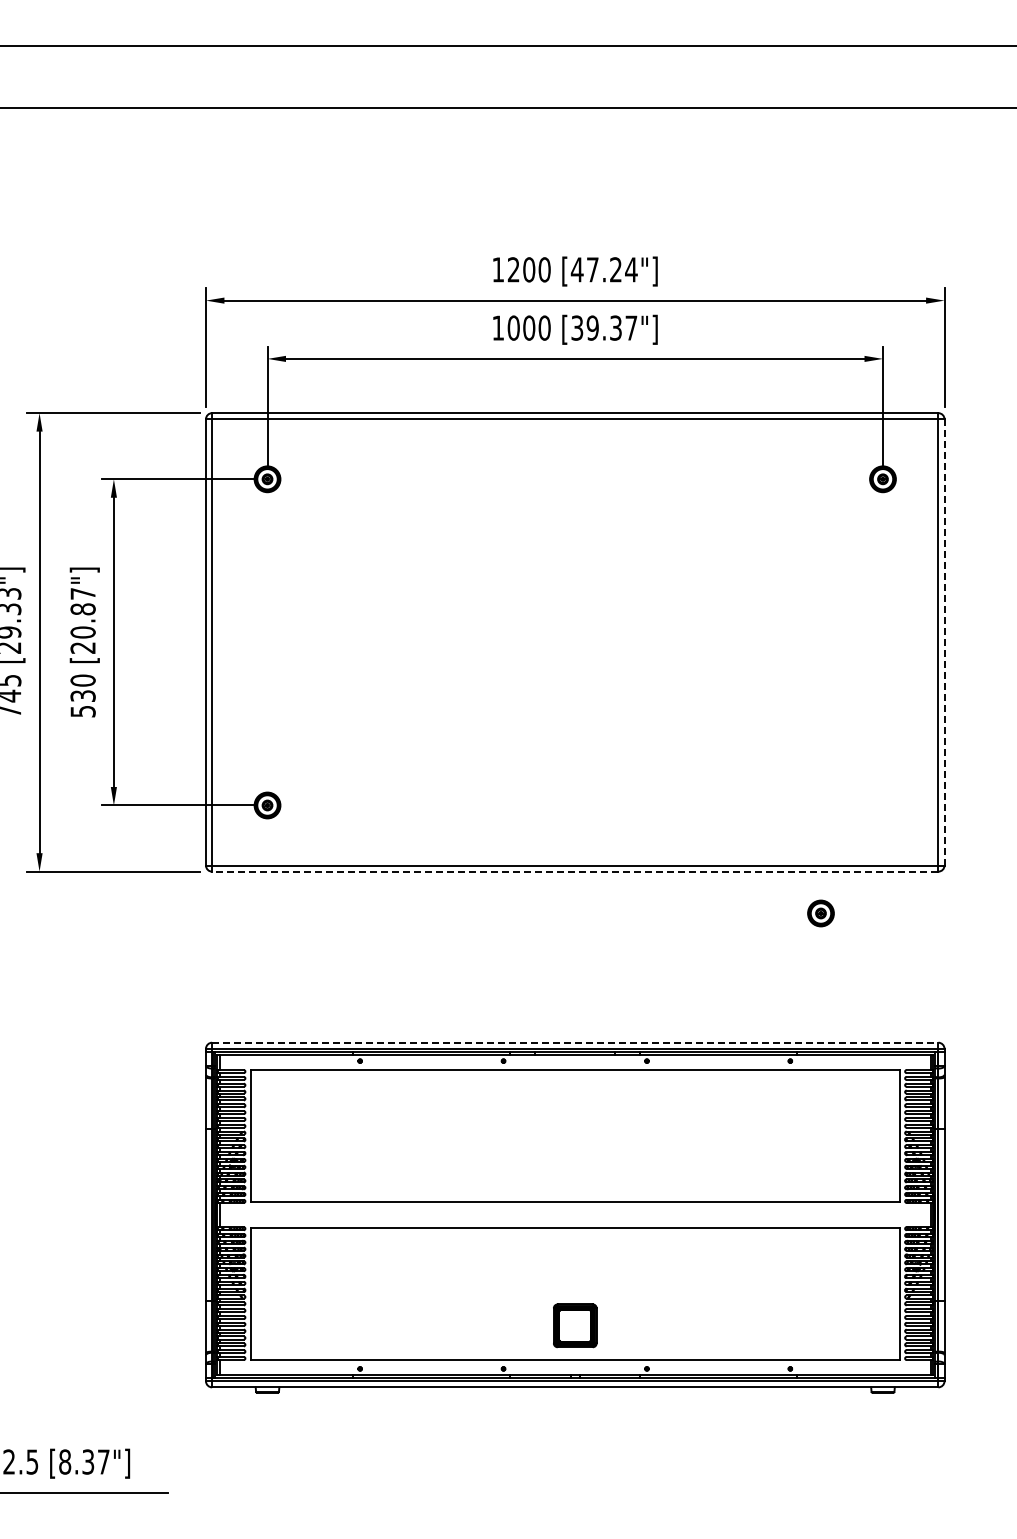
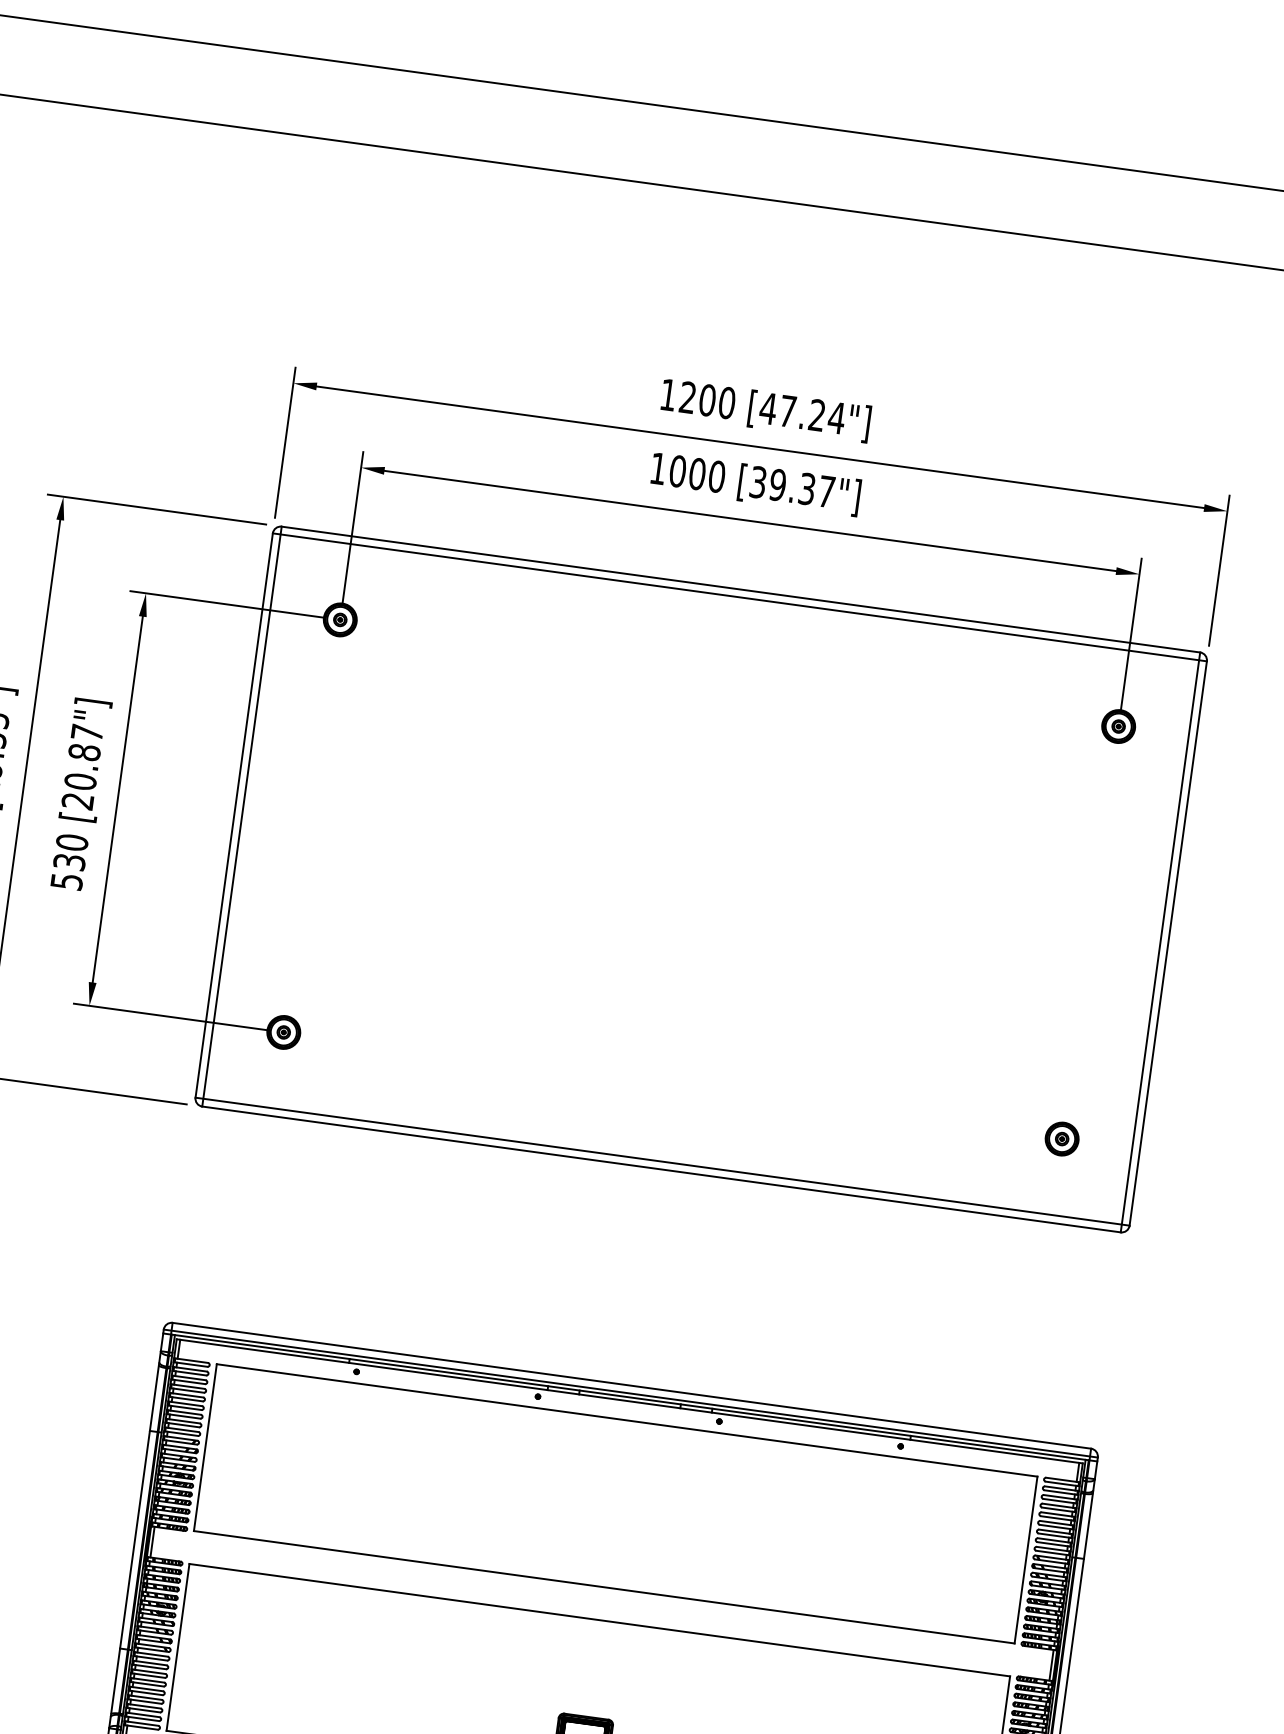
line: (944, 642) -> (1168, 943), dashed -> solid
line: (574, 871) -> (660, 1169), dashed -> solid
part: (820, 913) -> (1061, 1139), moved
line: (575, 1042) -> (632, 1385), dashed -> solid

